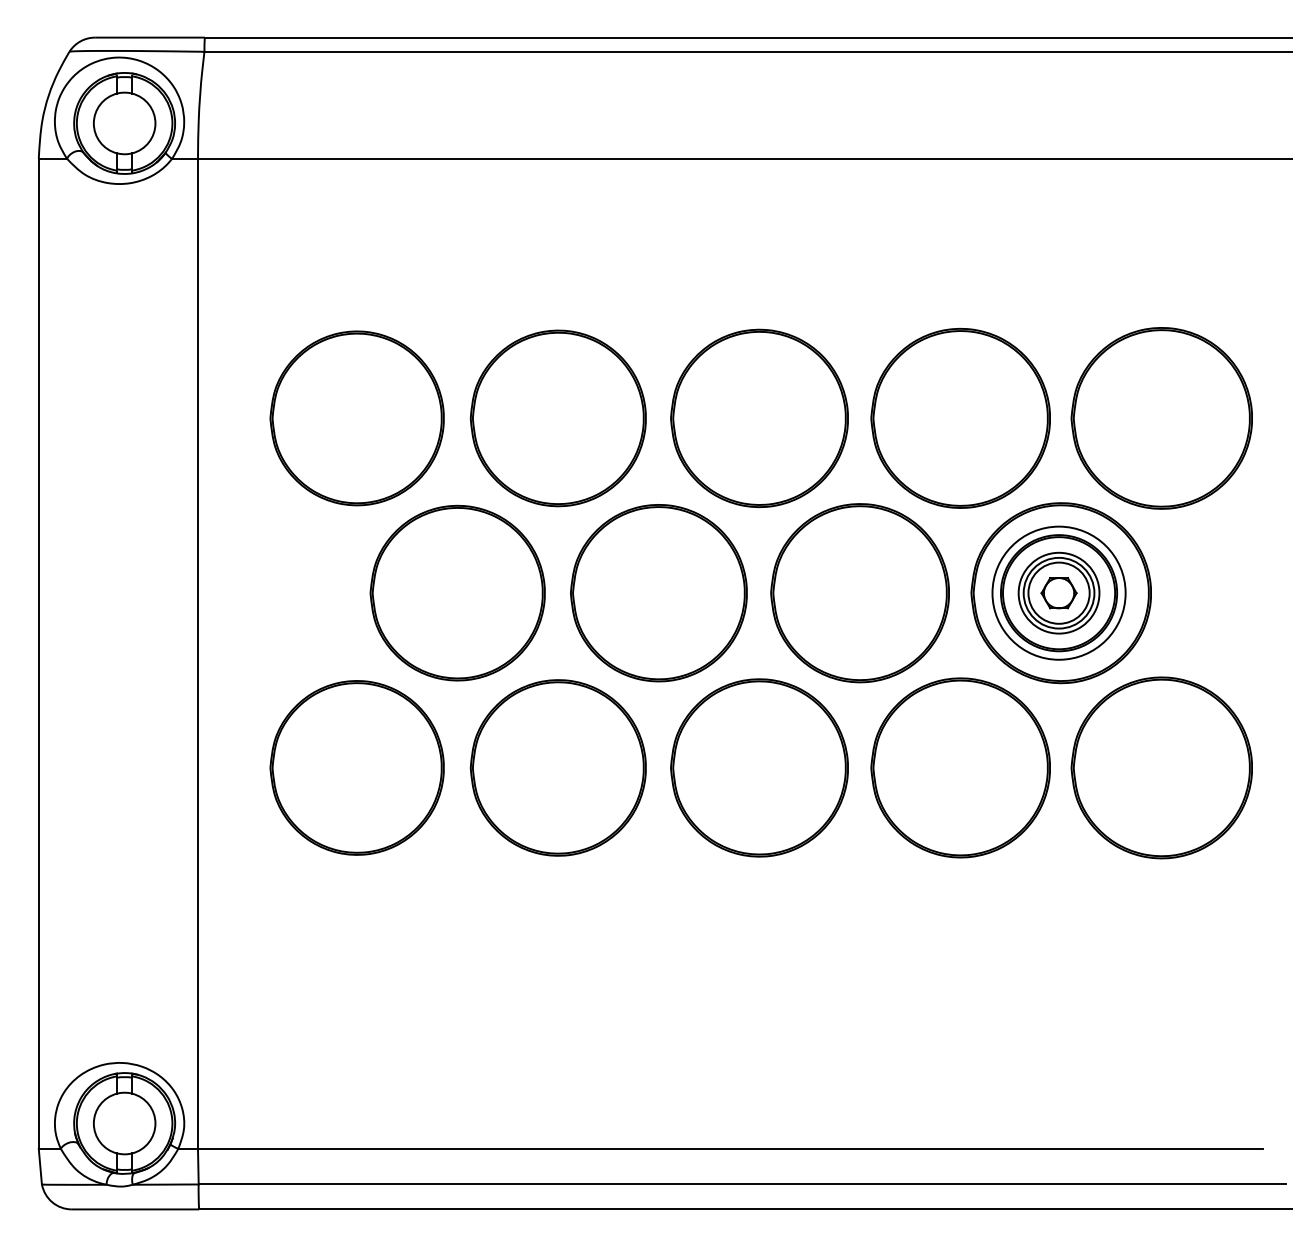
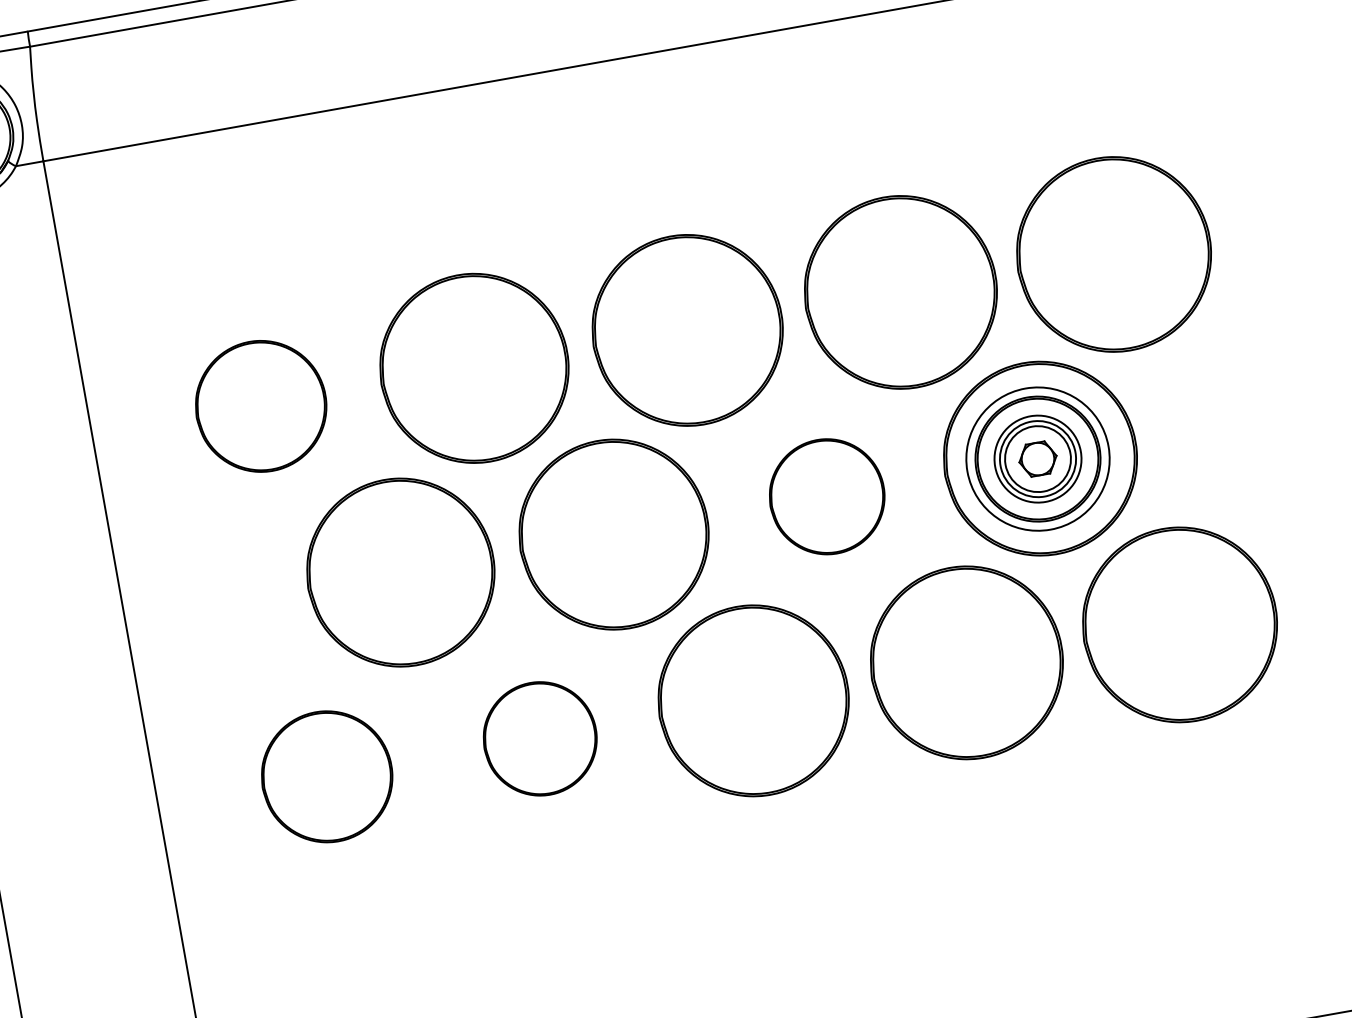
part: (356, 418) -> (260, 406), size x0.7
part: (859, 593) -> (826, 497), size x0.6
part: (356, 767) -> (326, 776), size x0.7
part: (557, 767) -> (539, 738), size x0.6

